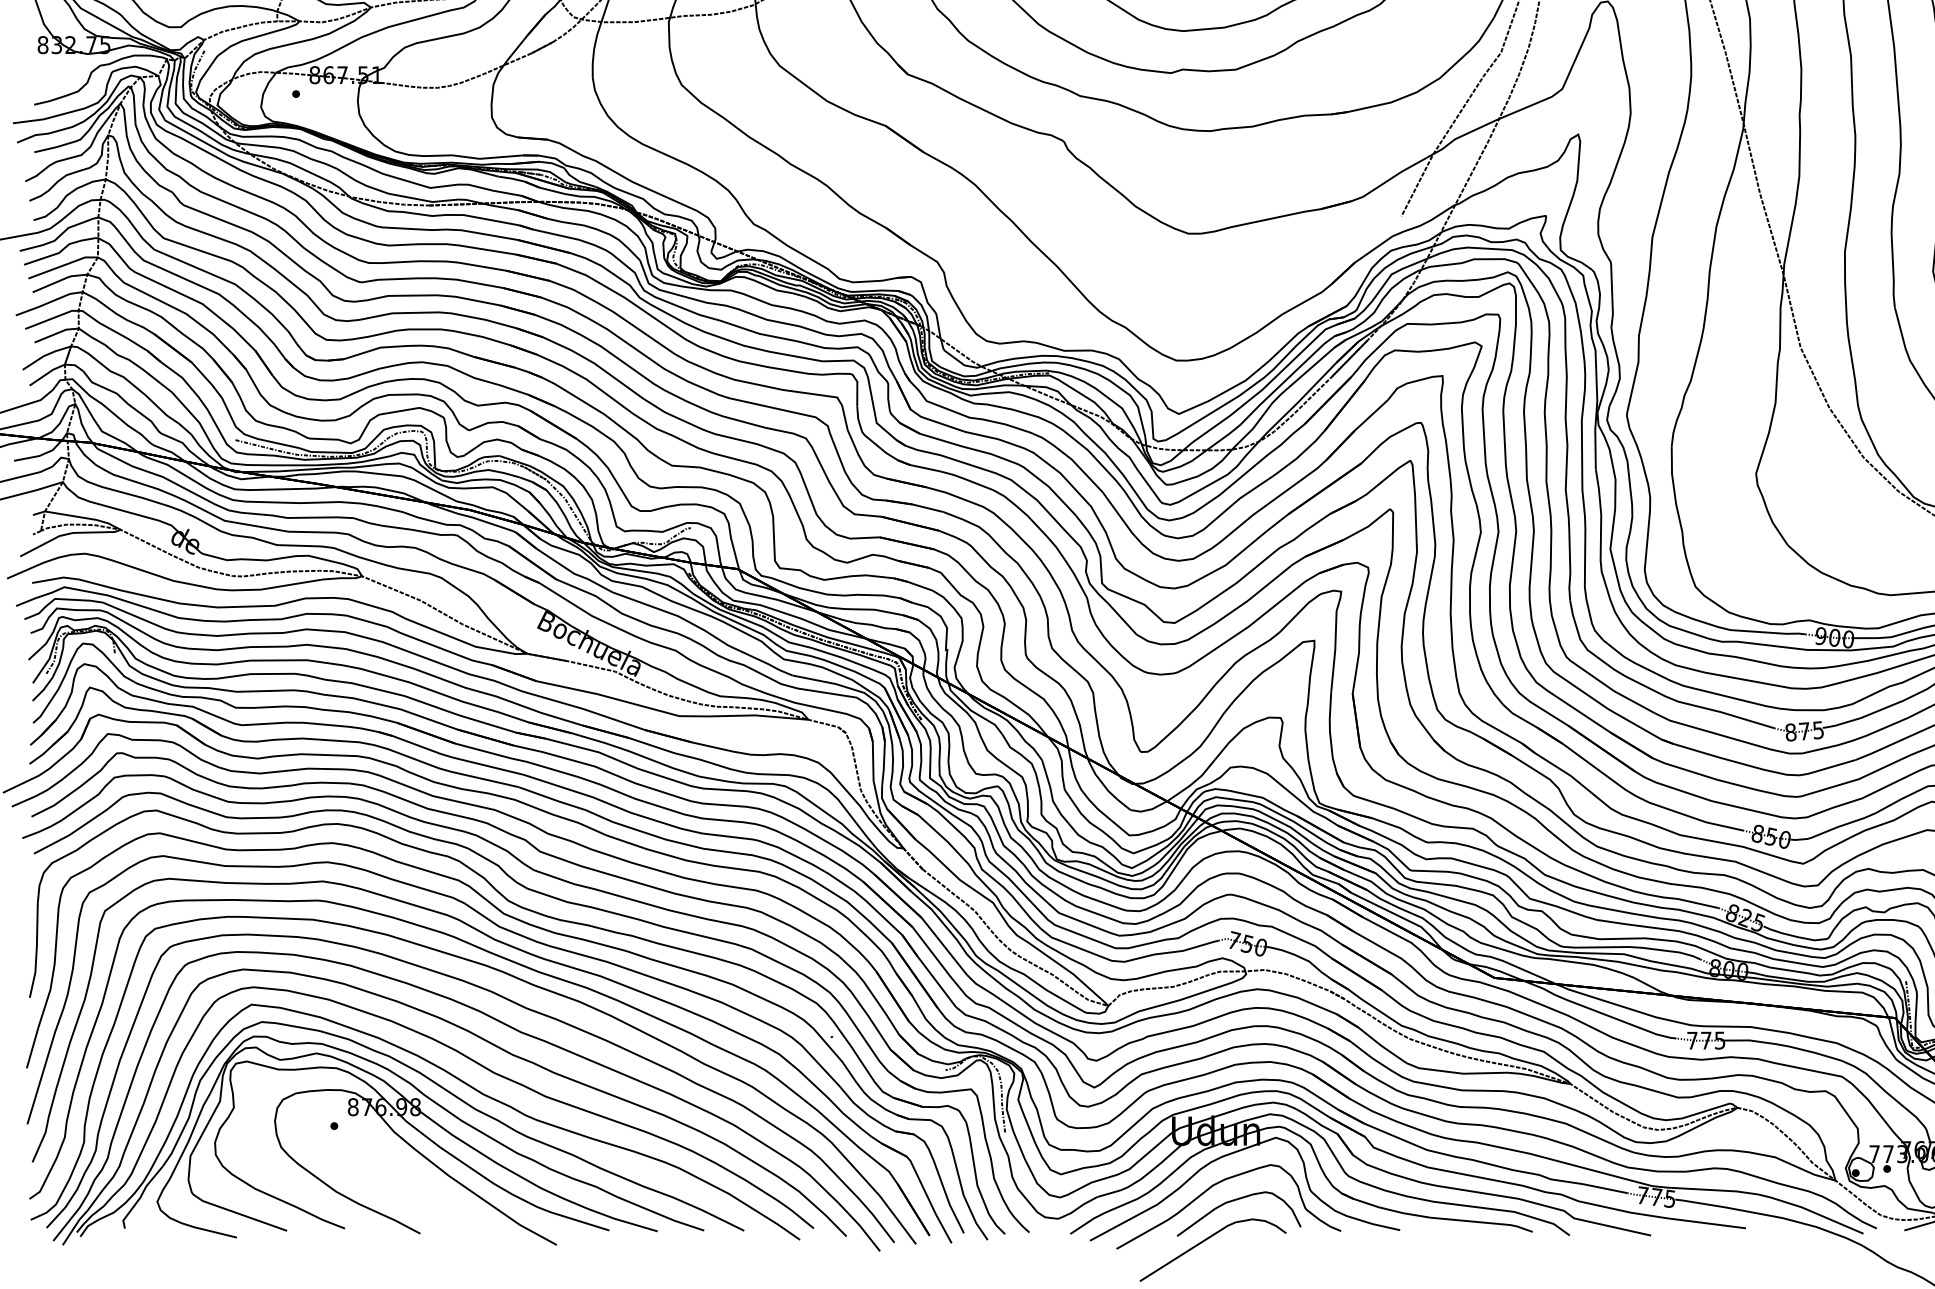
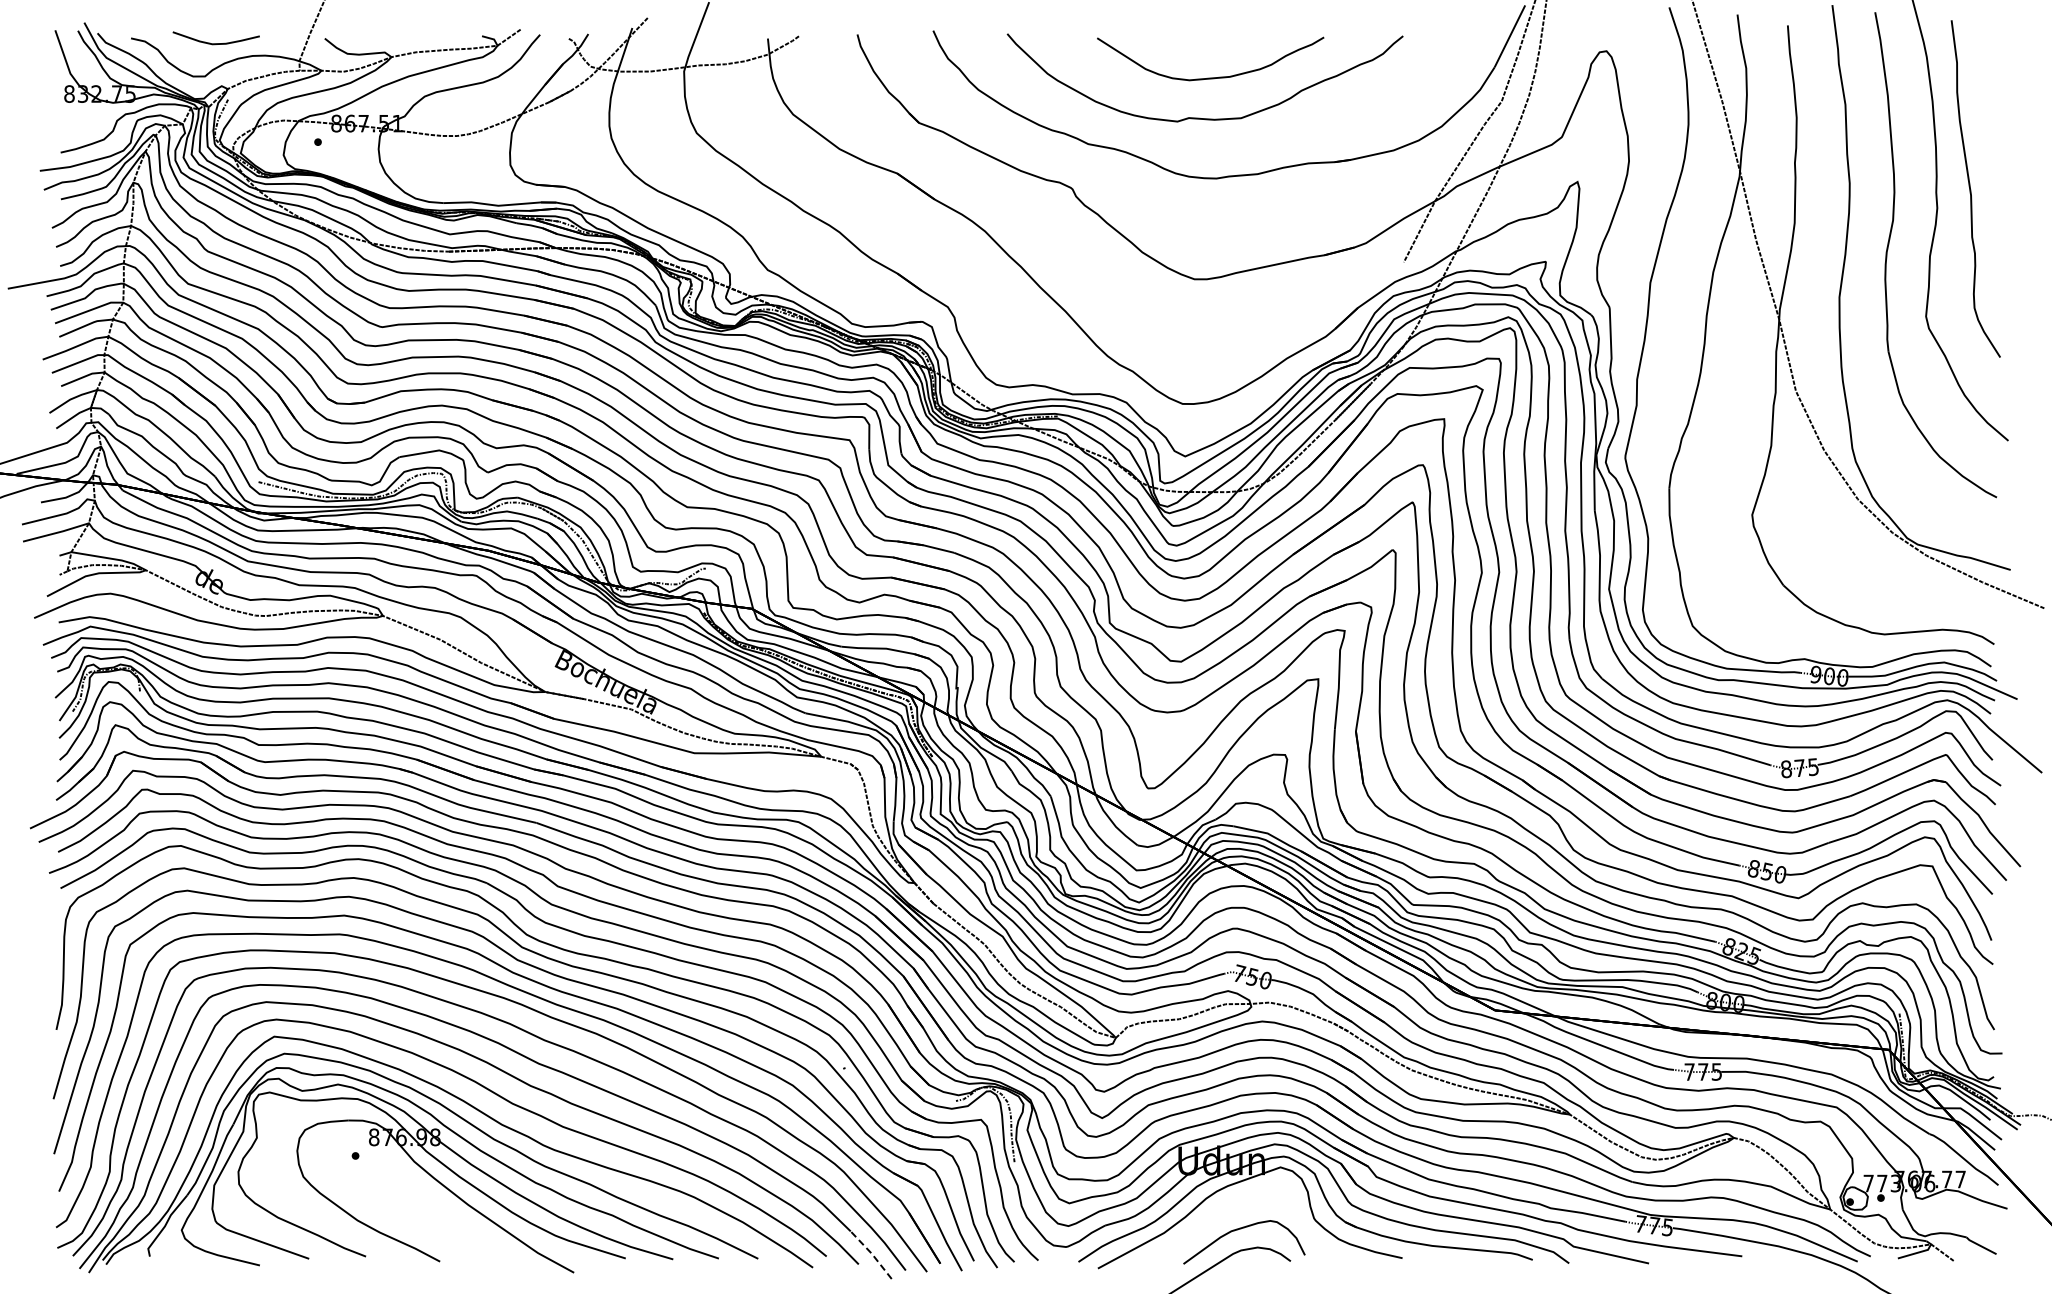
curve: (1216, 1184) -> (1222, 1213), removed
line: (859, 1225) -> (871, 1253), solid -> dashed

